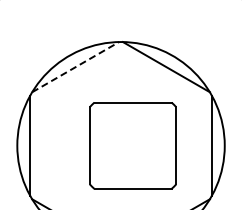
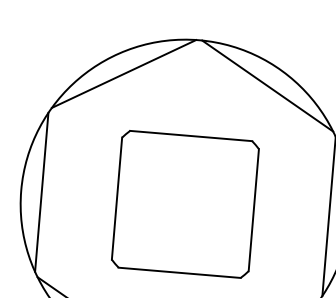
line: (76, 66) -> (125, 73), dashed -> solid
part: (132, 145) -> (184, 203), moved

